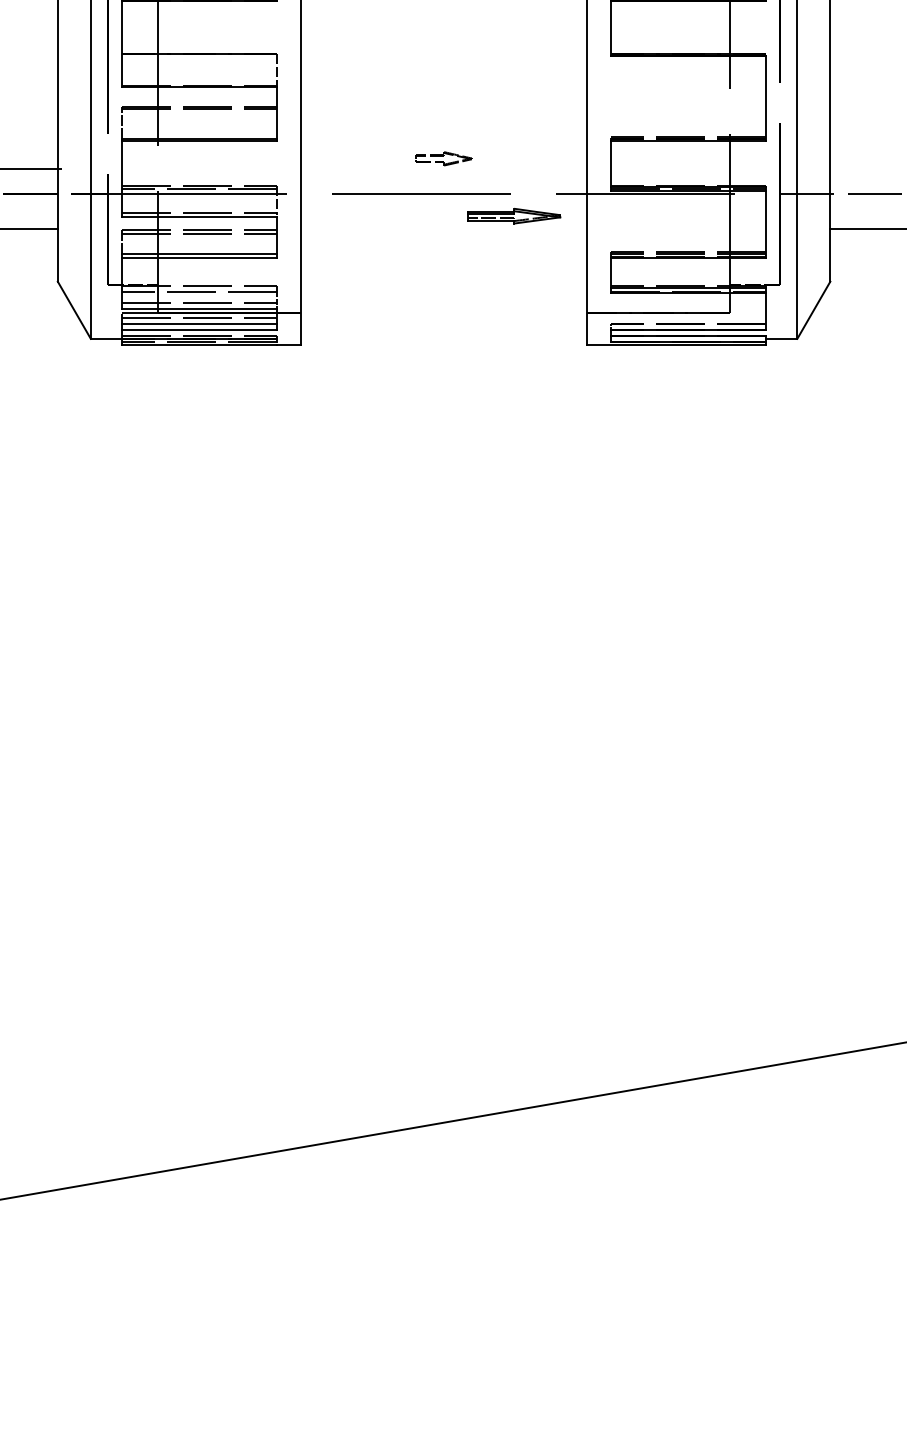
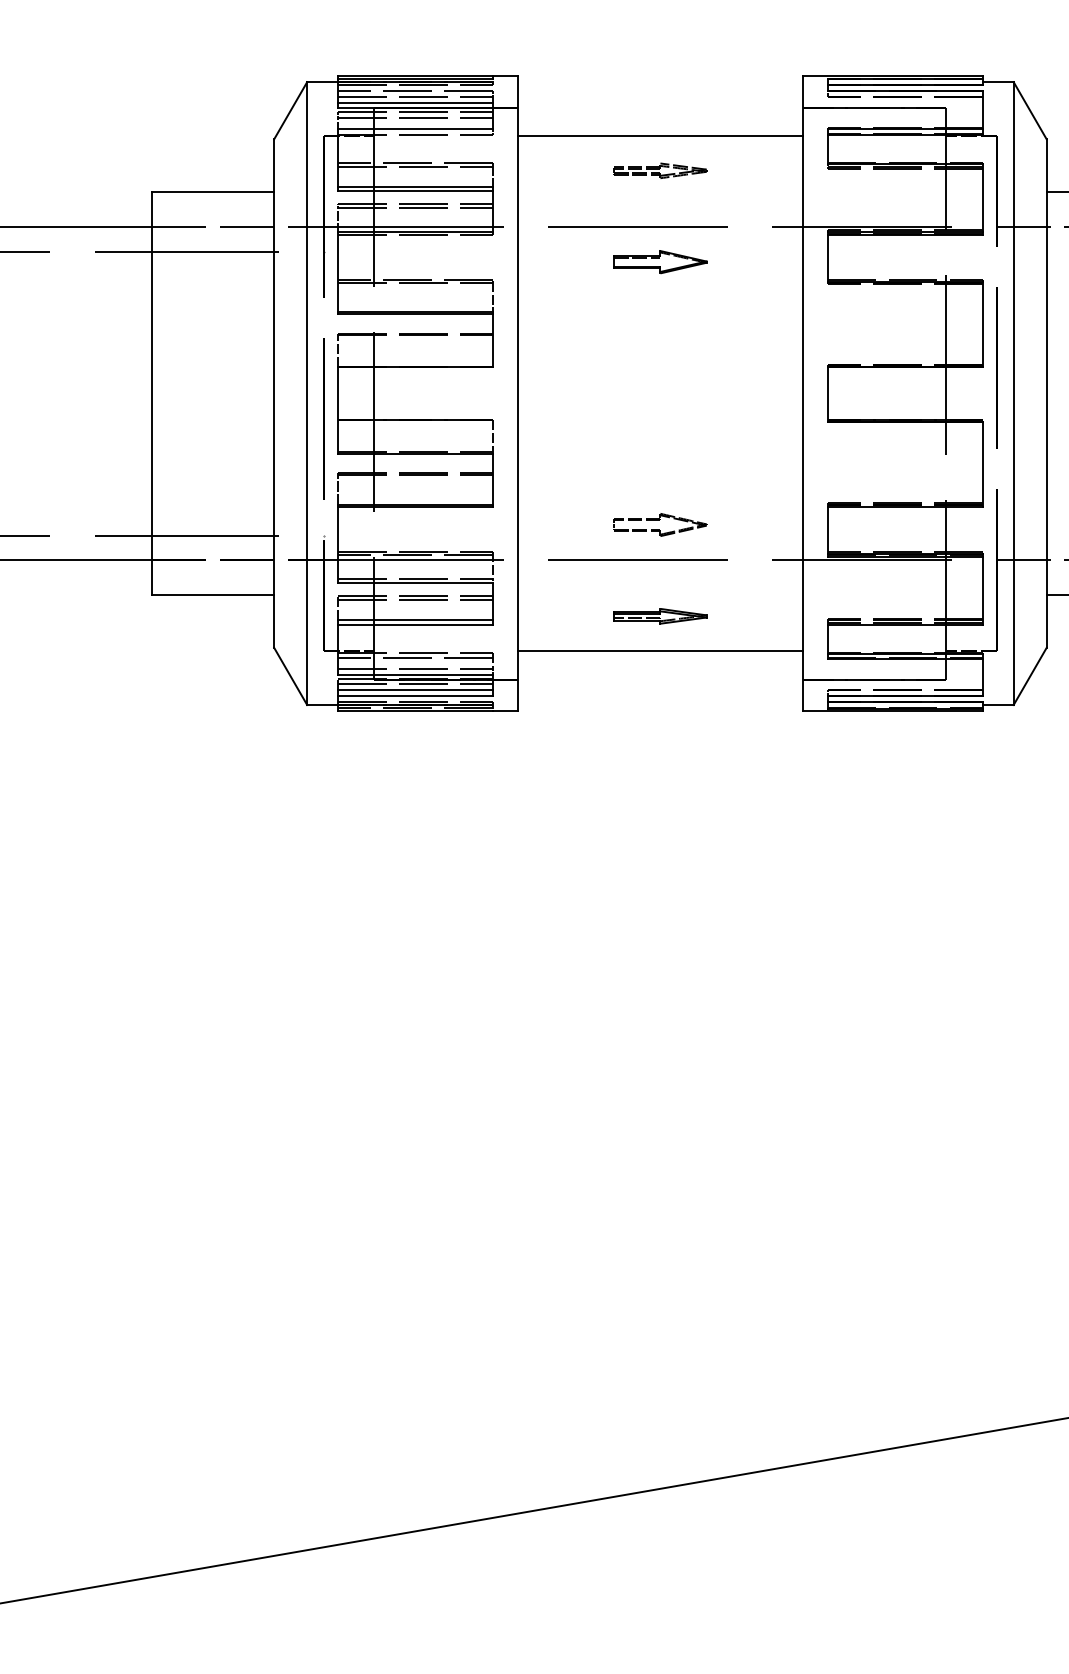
part: (444, 158) -> (660, 524), size x1.67
part: (514, 216) -> (660, 616), moved
line: (444, 285) -> (660, 651), added

